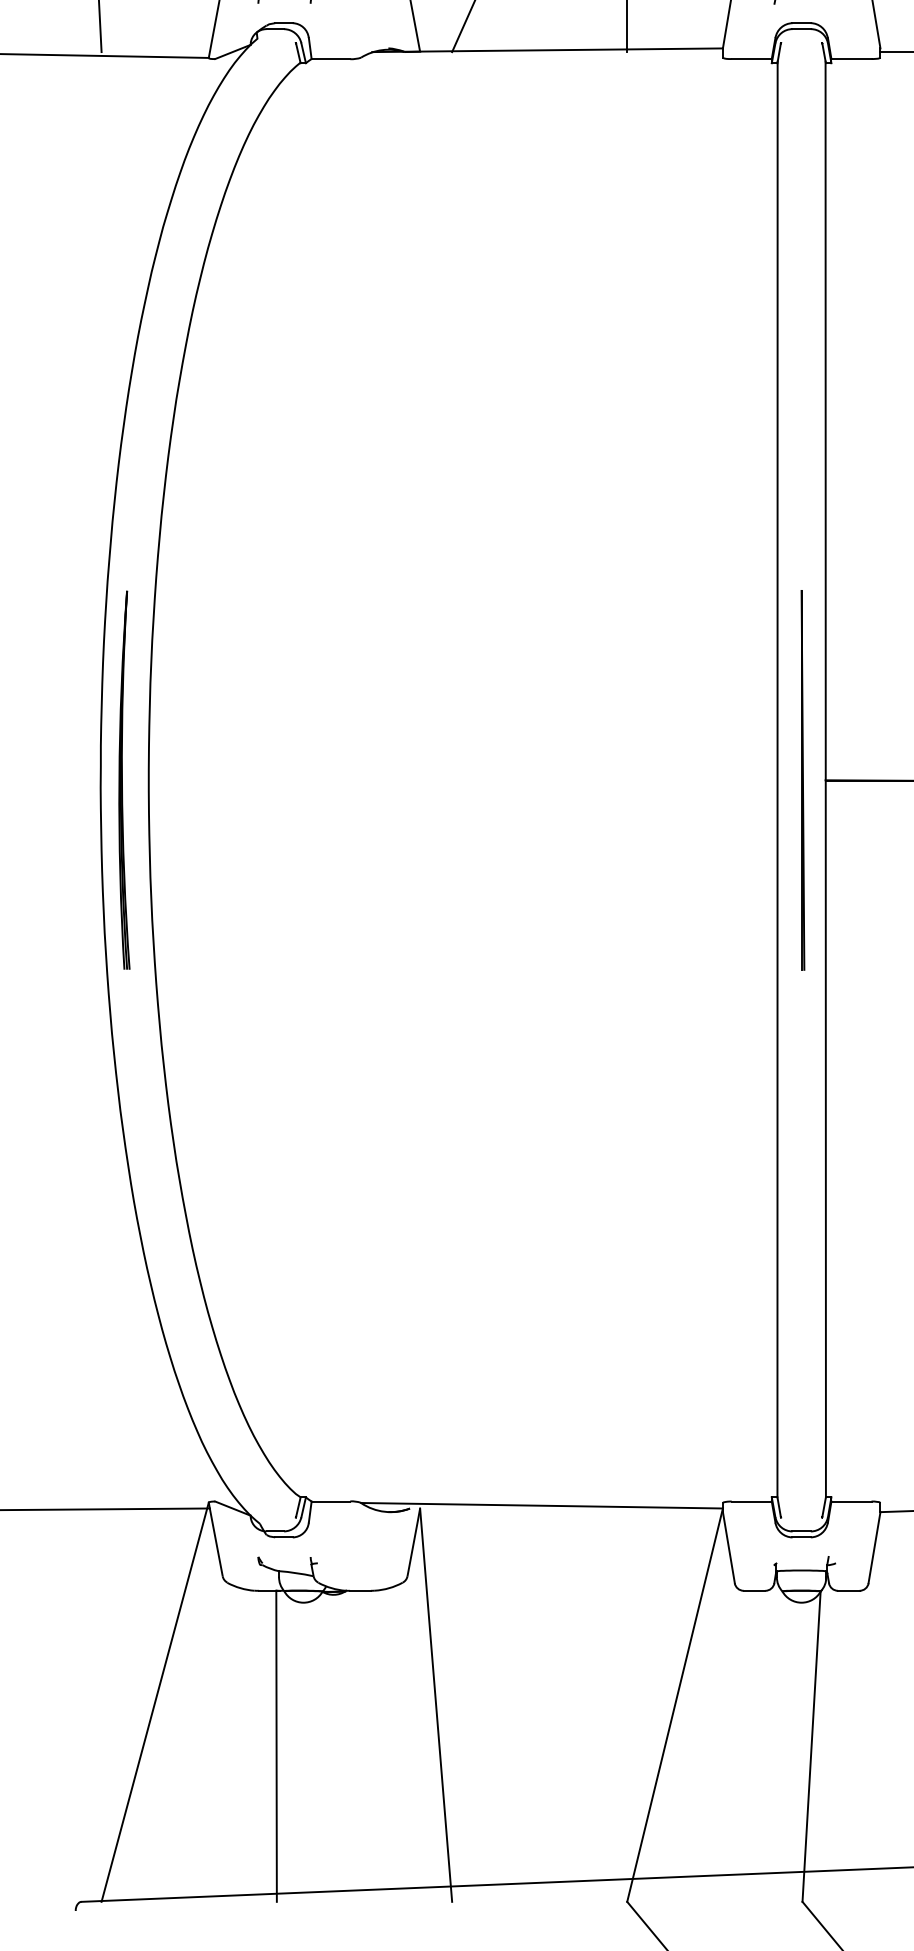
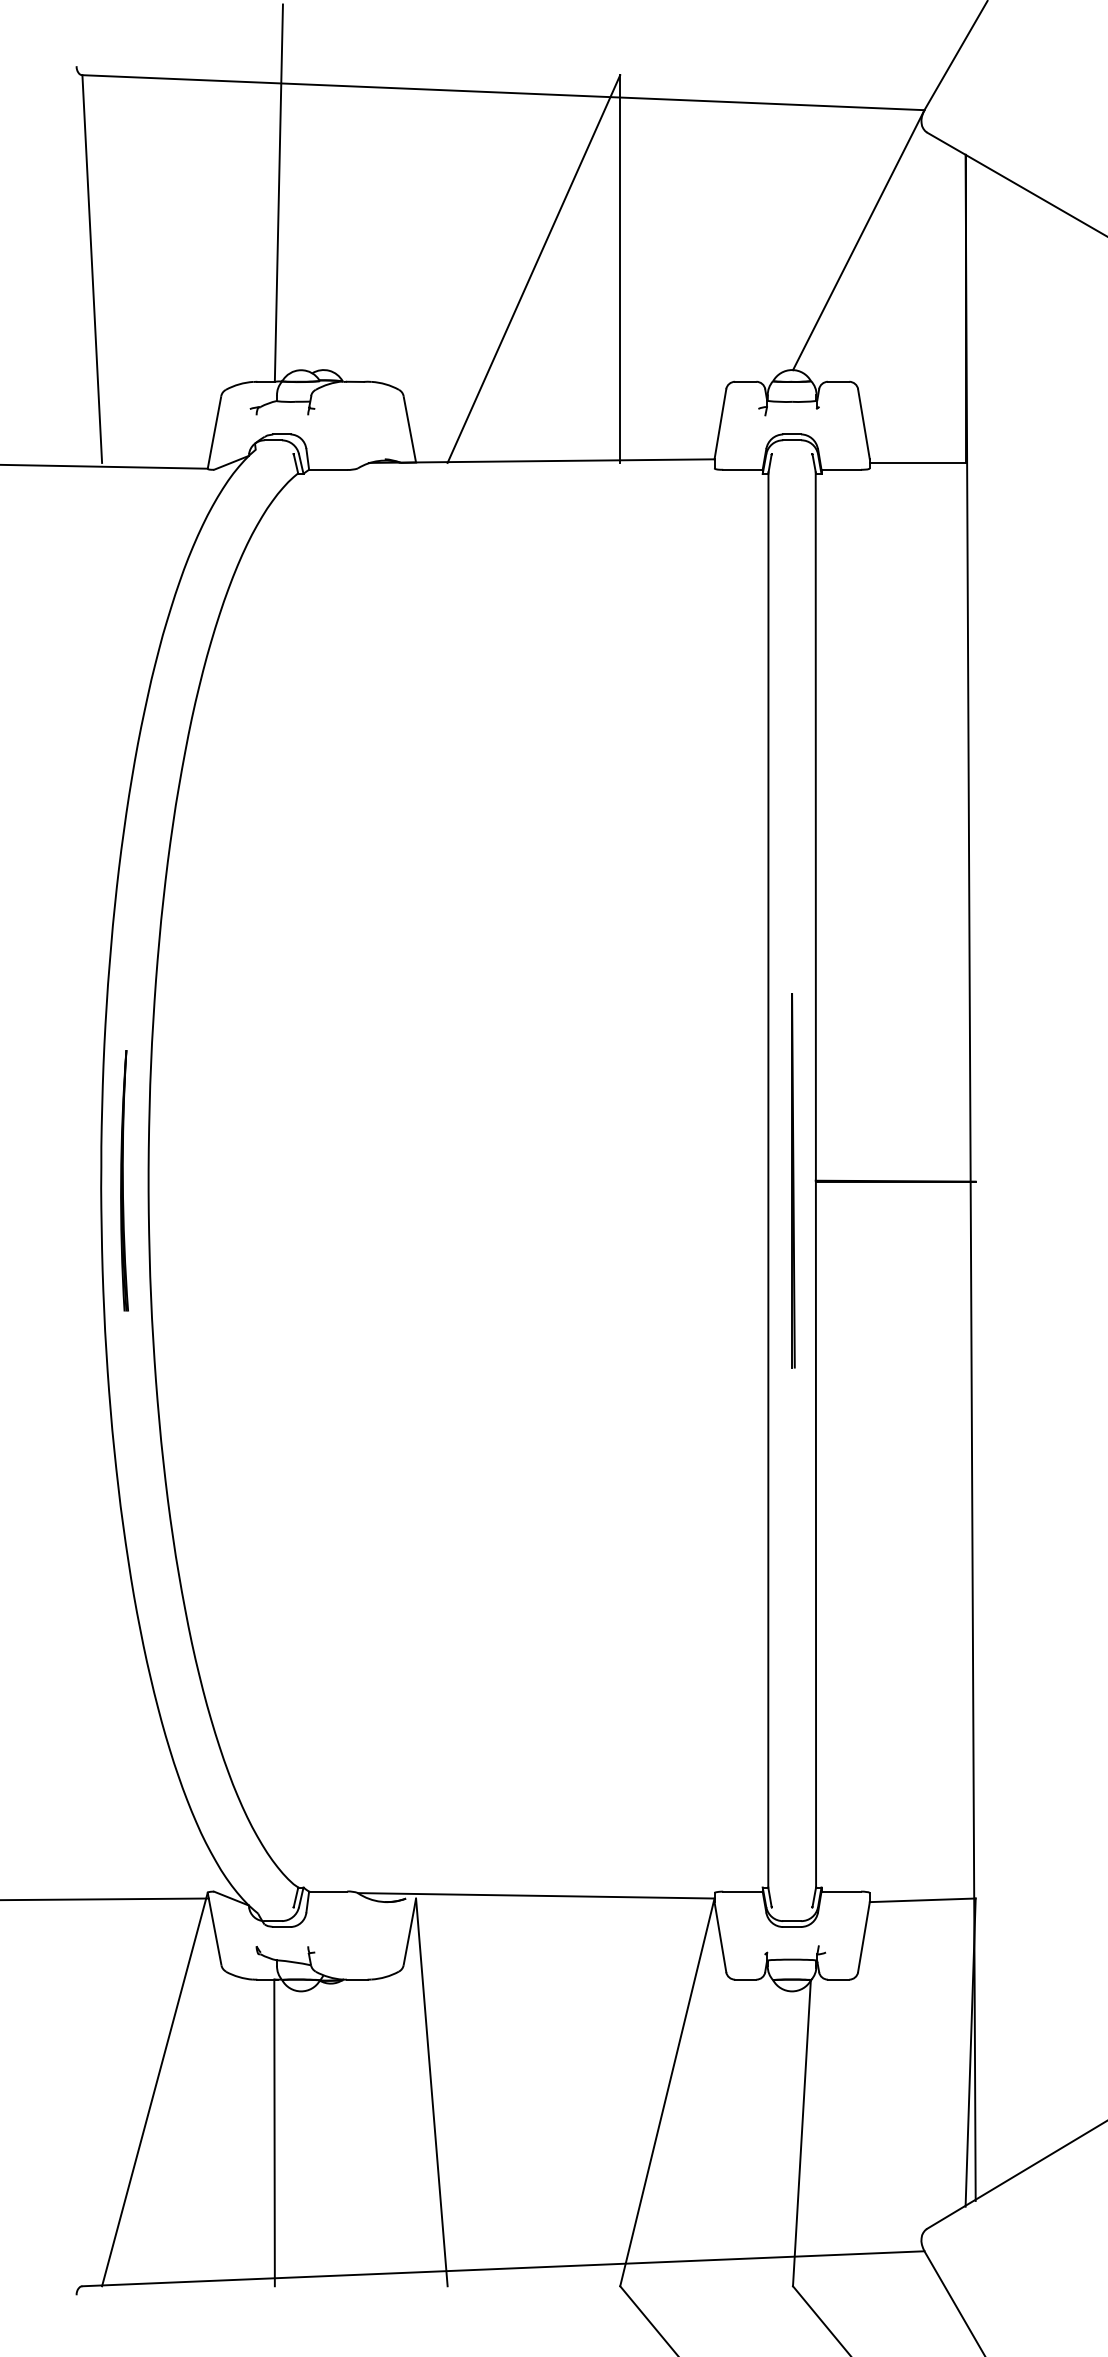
part: (124, 780) -> (124, 1180), size x0.7

